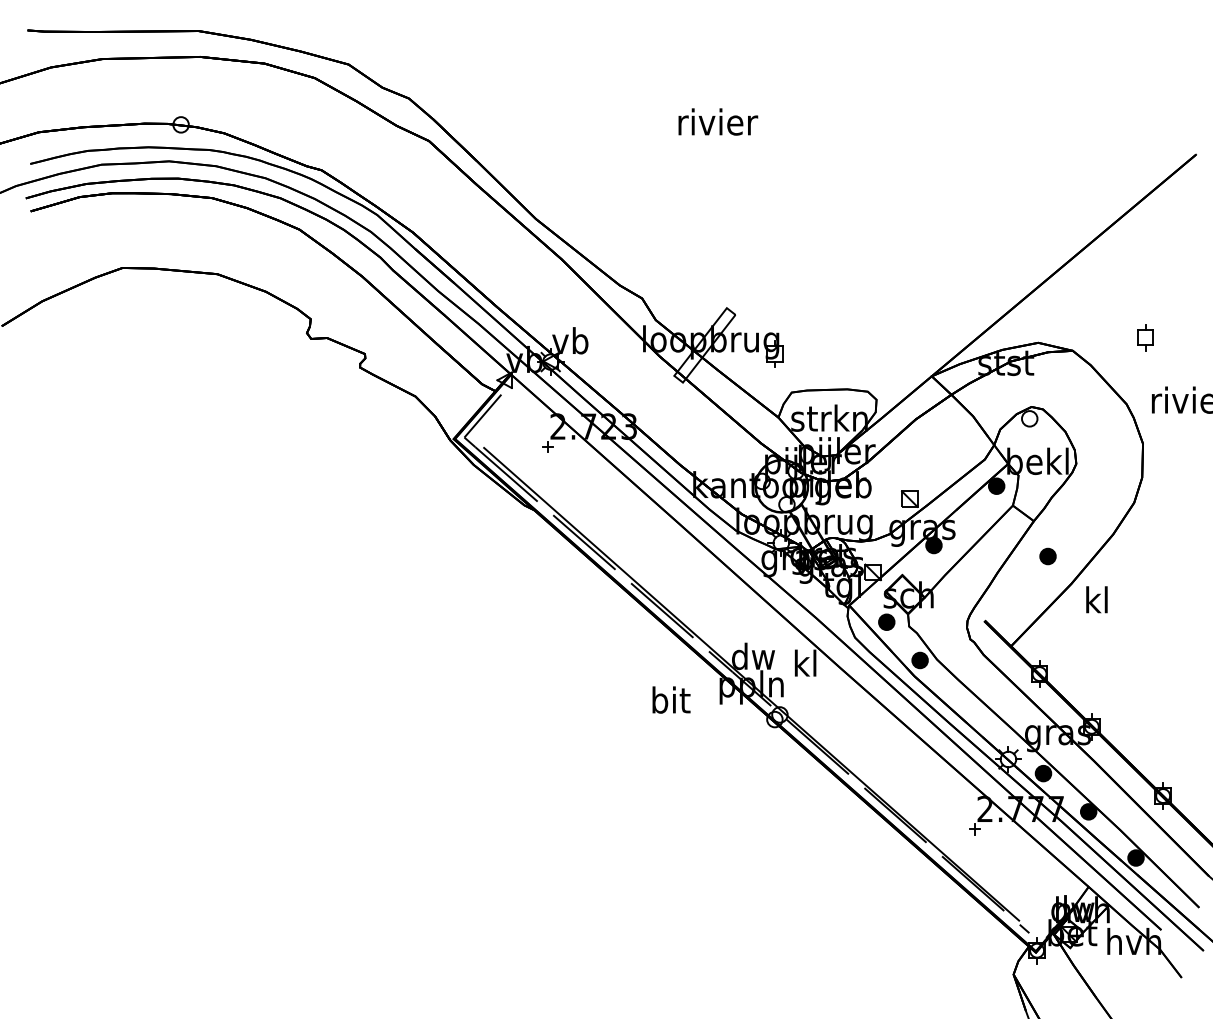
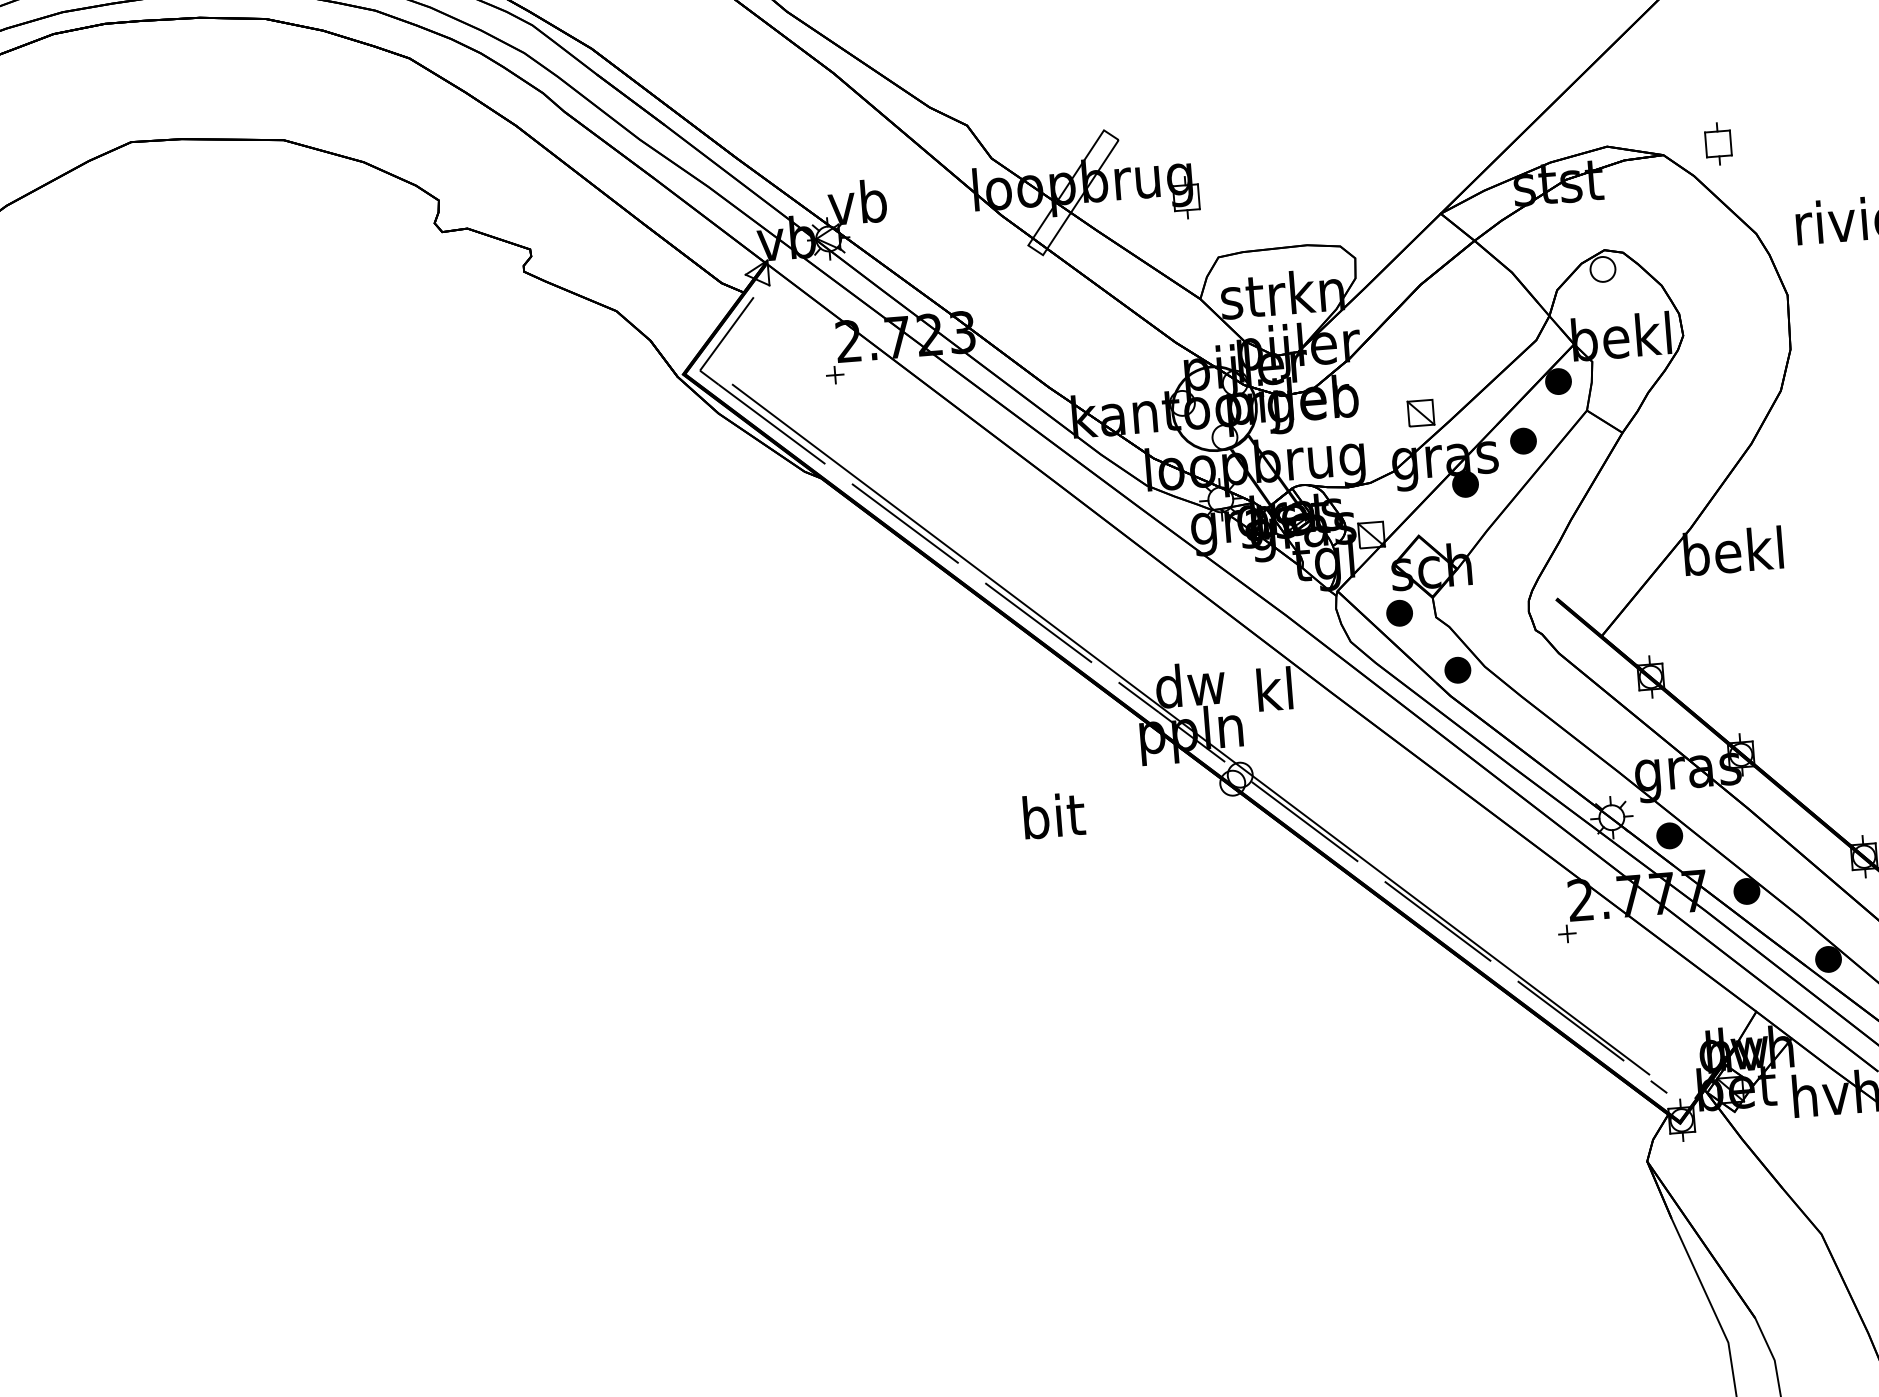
part: (1145, 337) -> (1718, 143), moved
part: (1047, 556) -> (1522, 441), moved
text: (1096, 599) -> (1732, 550), kl -> bekl
text: (671, 699) -> (1054, 814), moved

